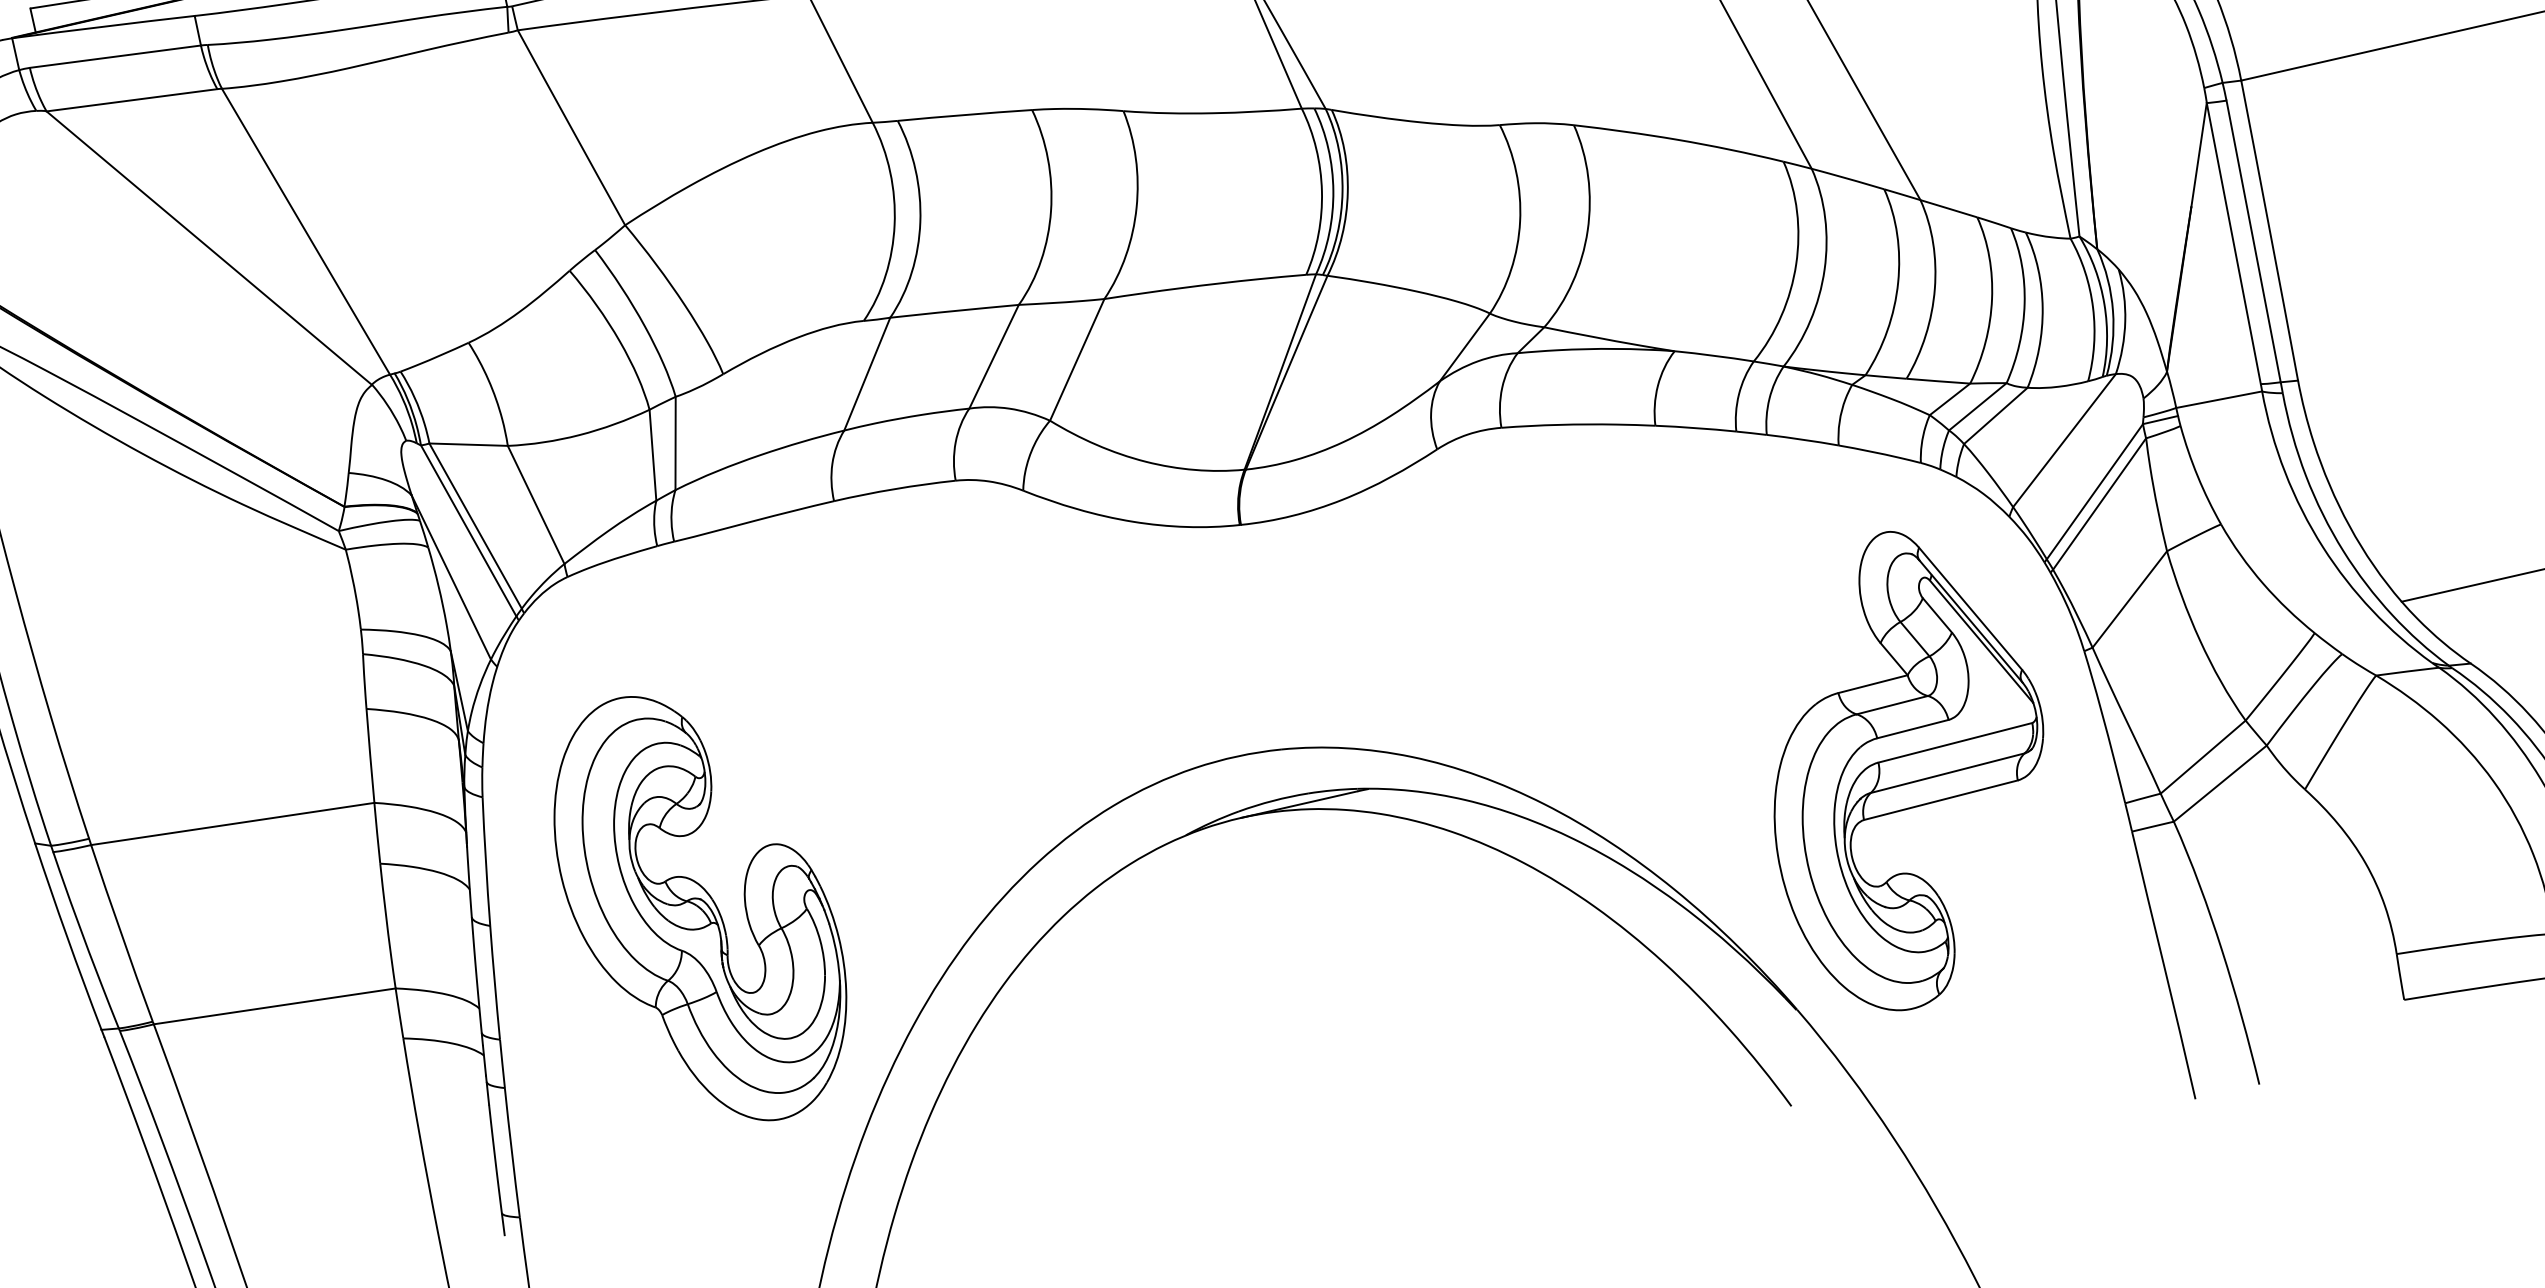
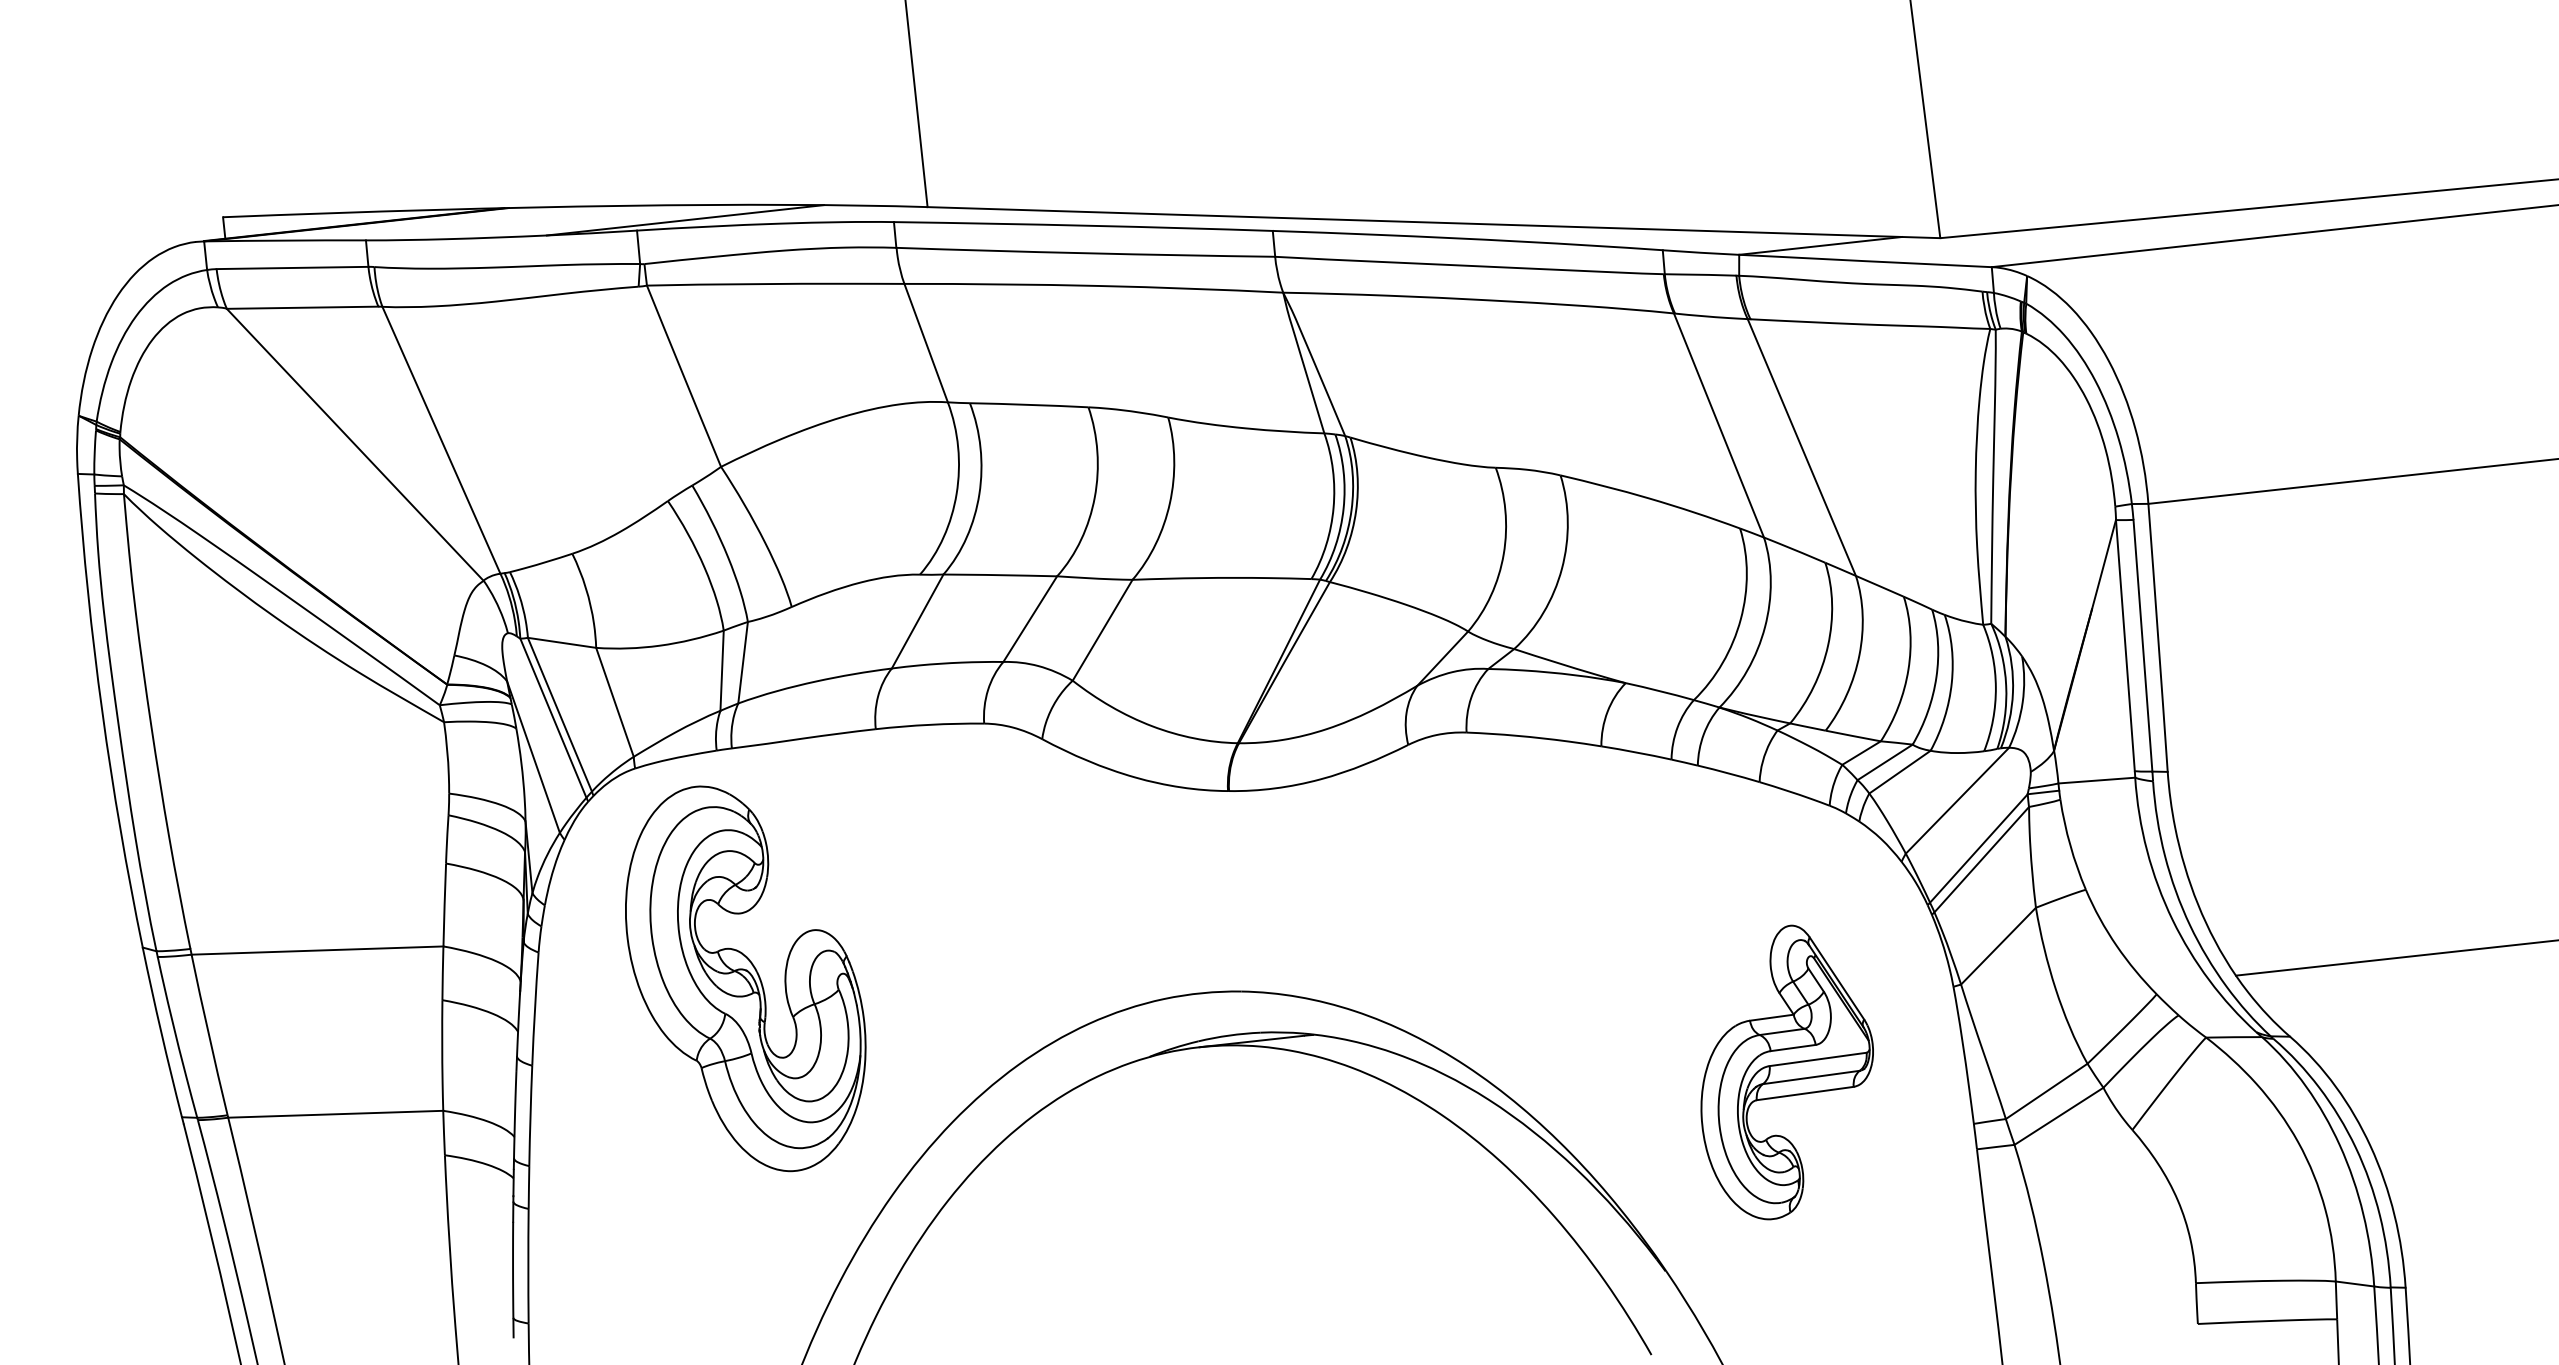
part: (1906, 769) -> (1786, 1072), size x0.7
part: (700, 908) -> (745, 978), moved

